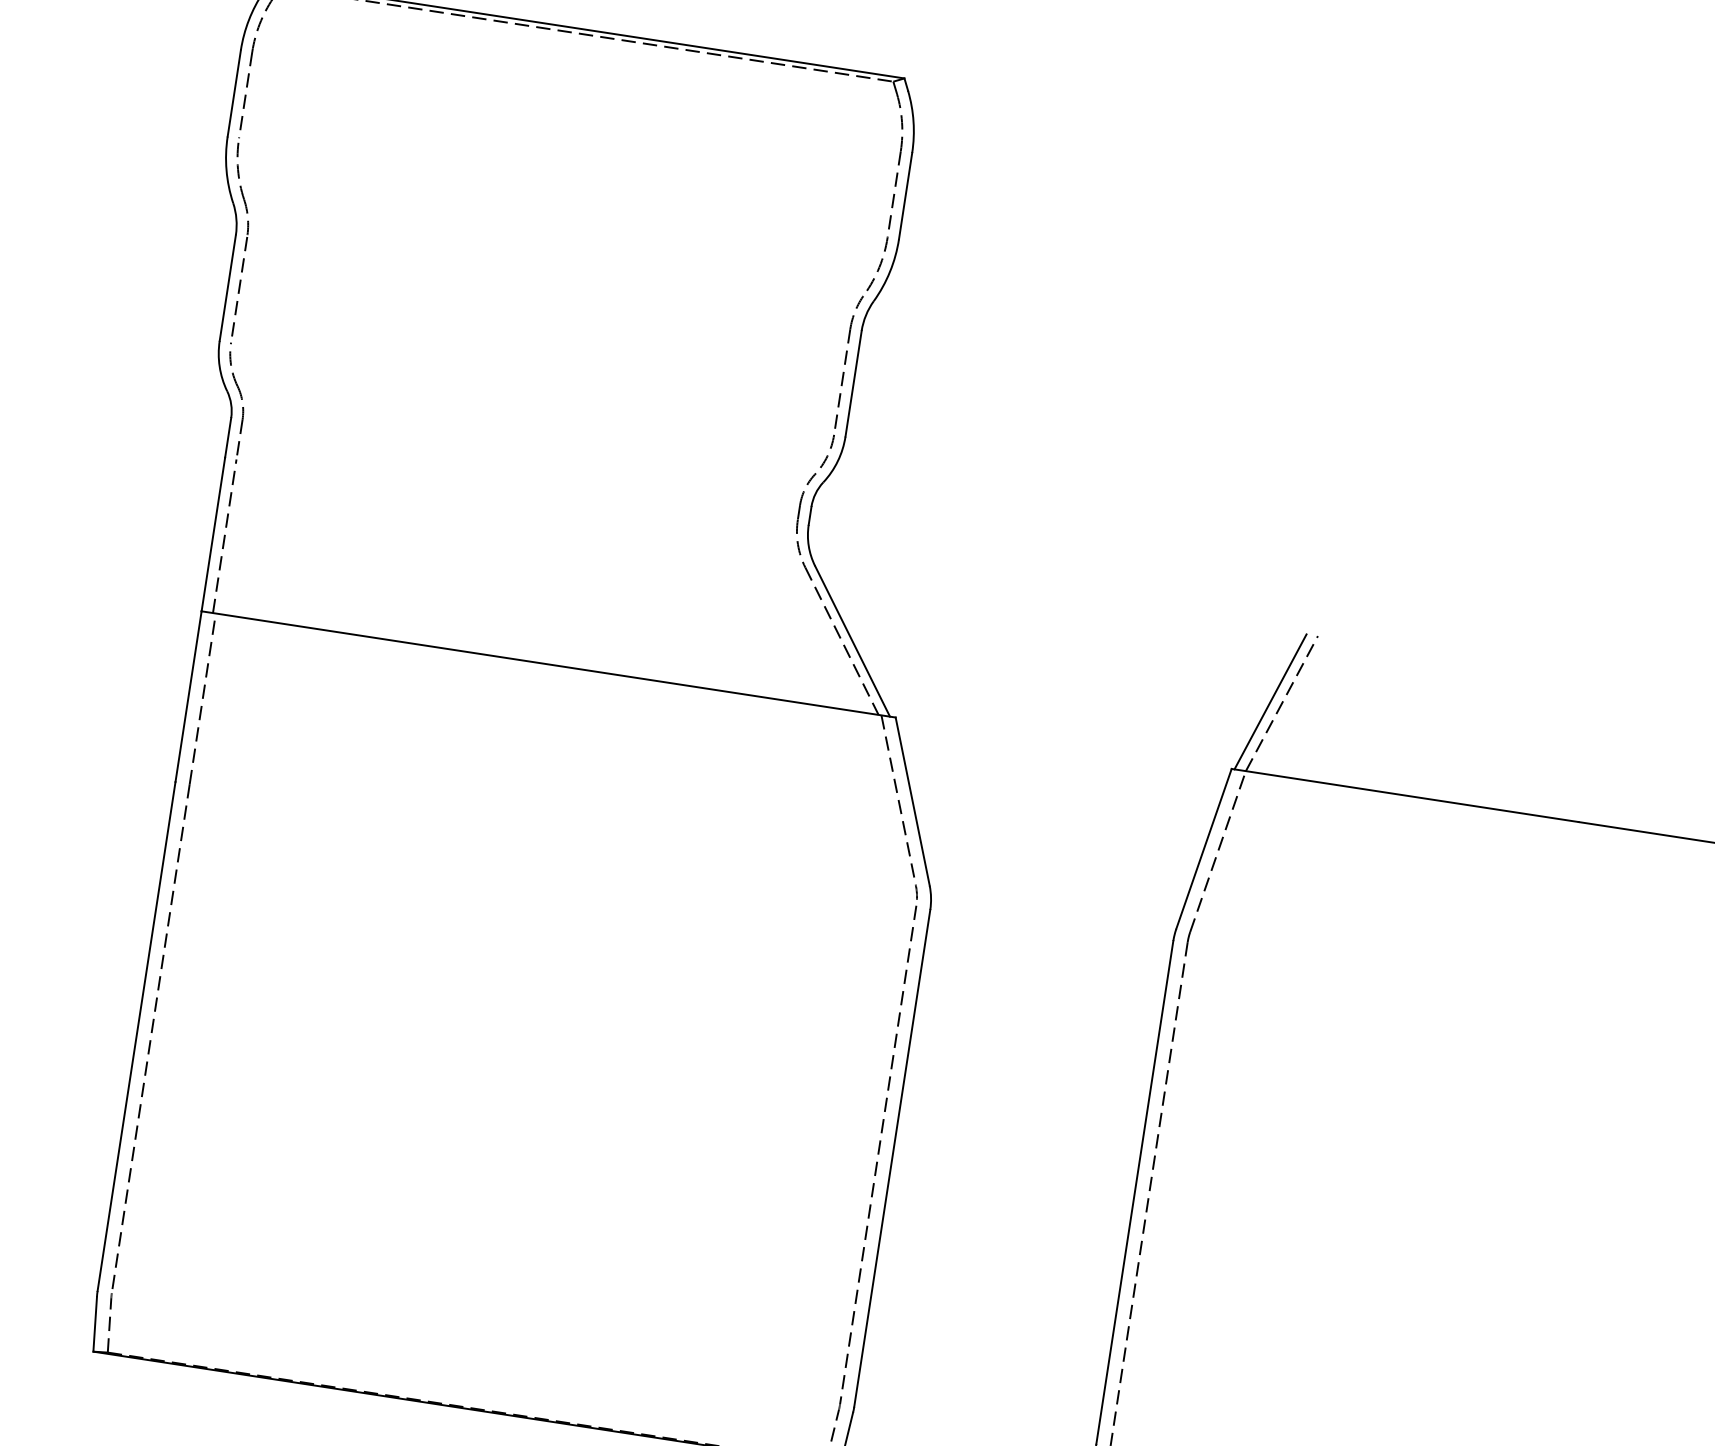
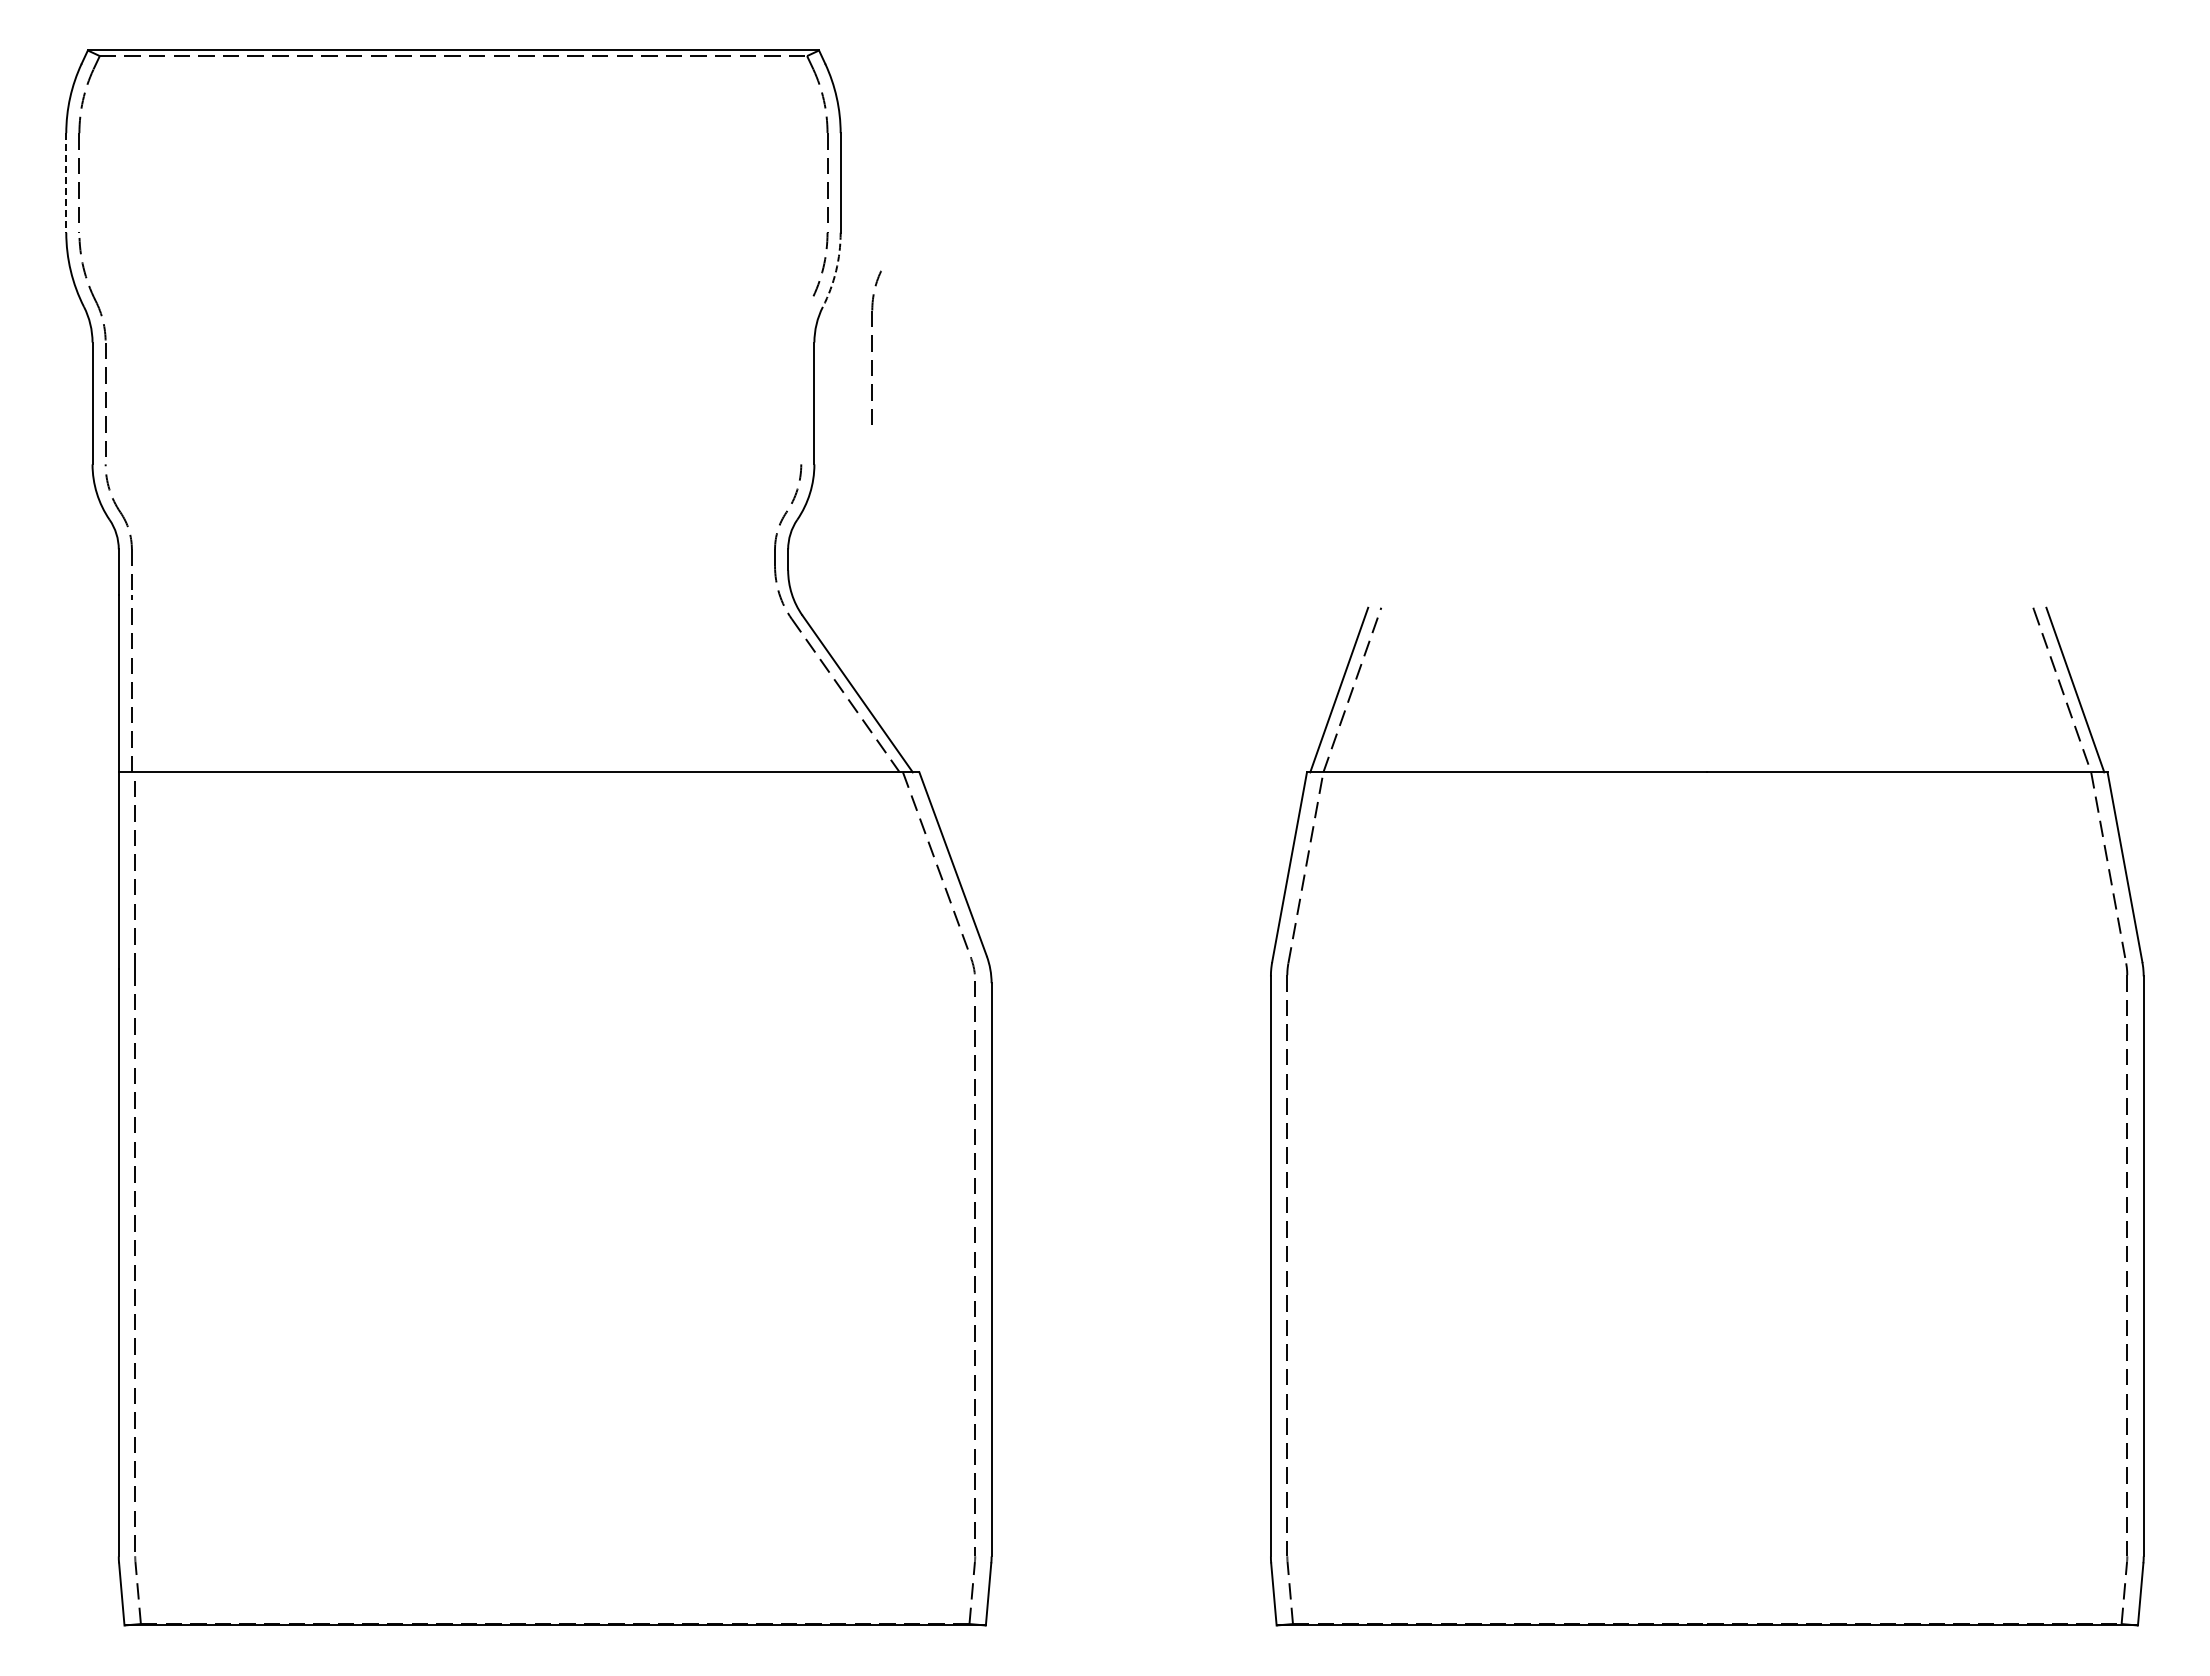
line: (234, 93) -> (66, 182), solid -> dashed
arc: (890, 271) -> (836, 270), solid -> dashed
part: (849, 361) -> (876, 347), moved

